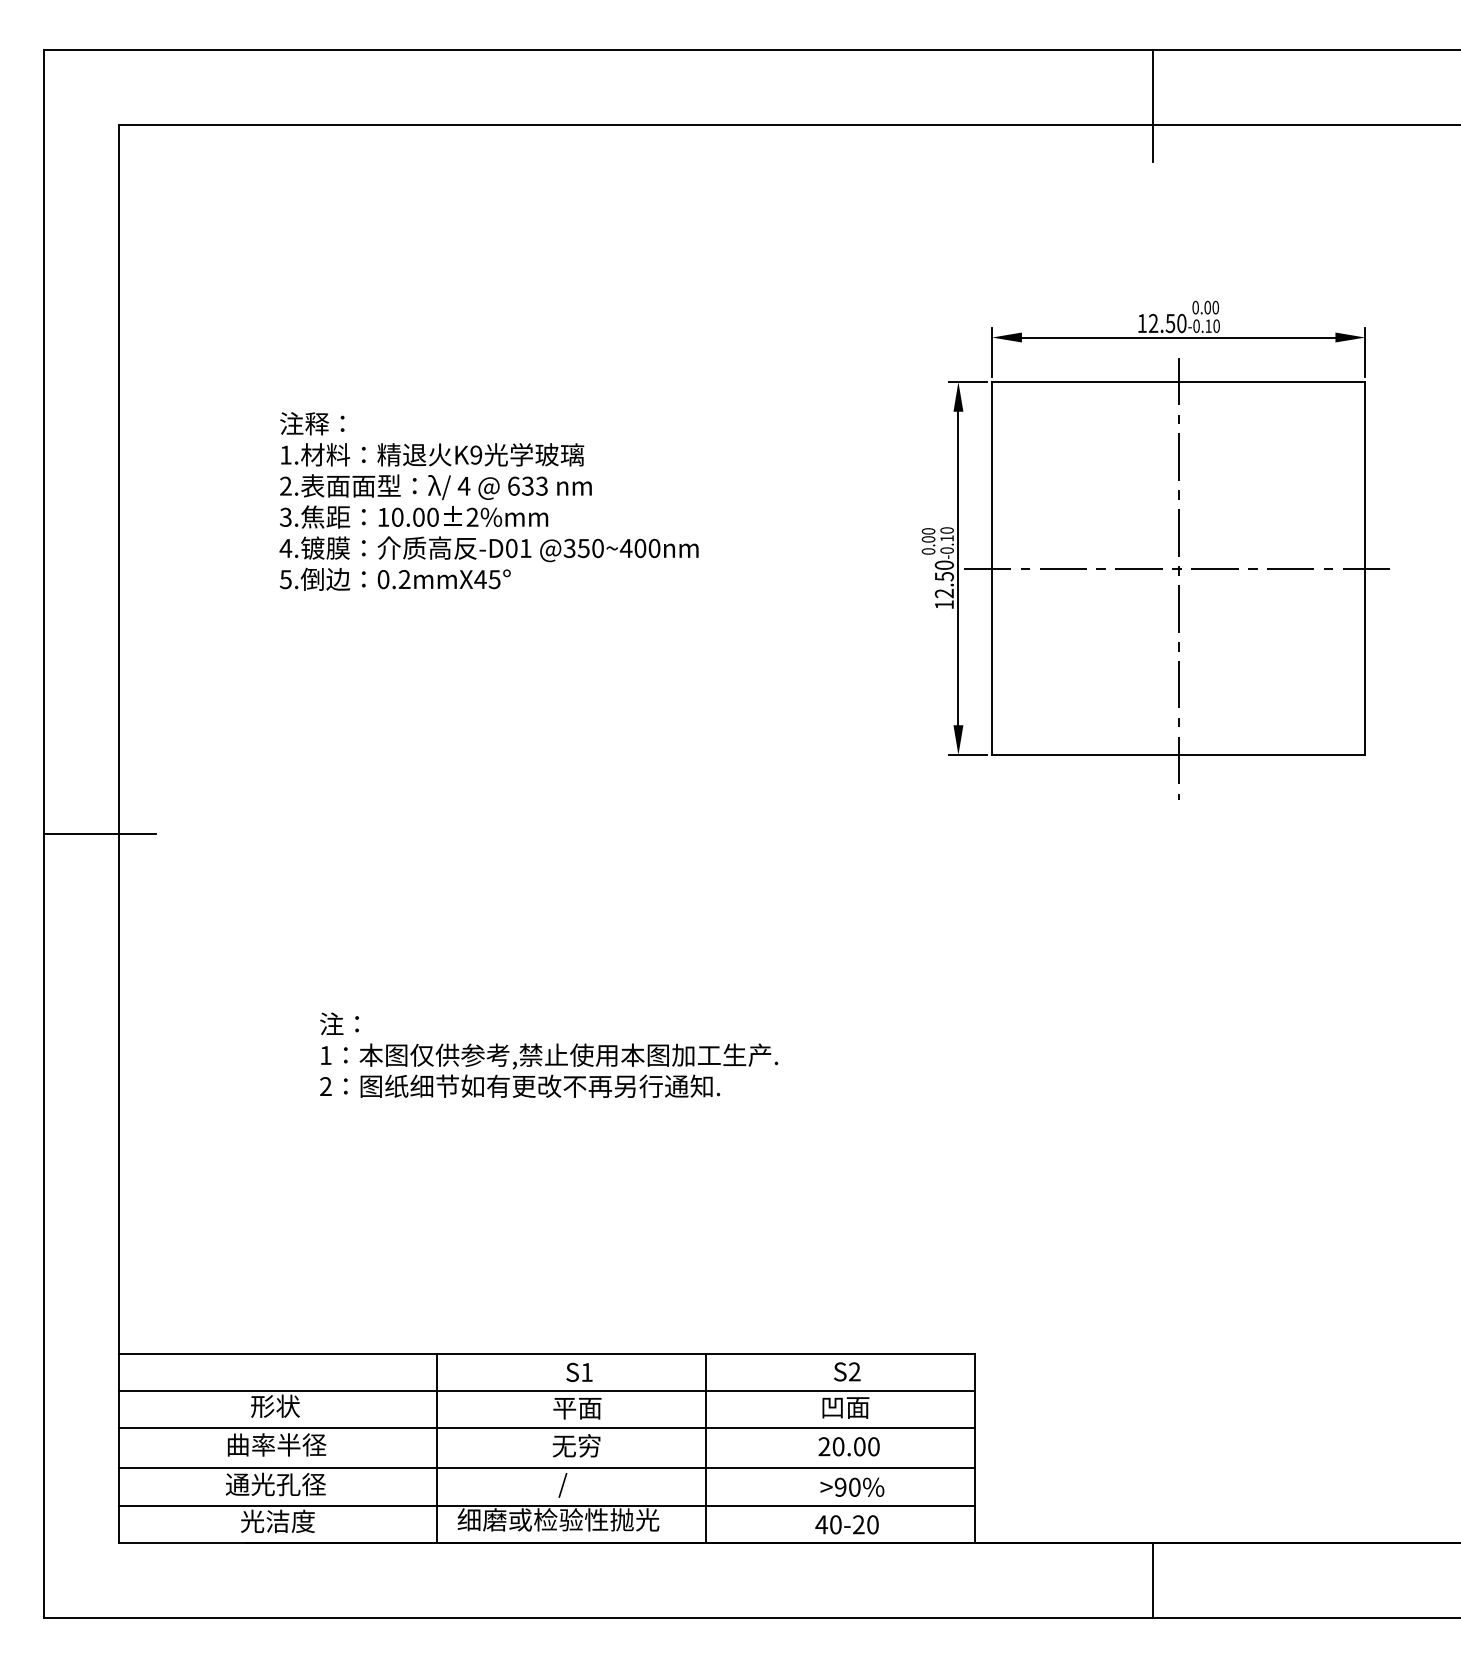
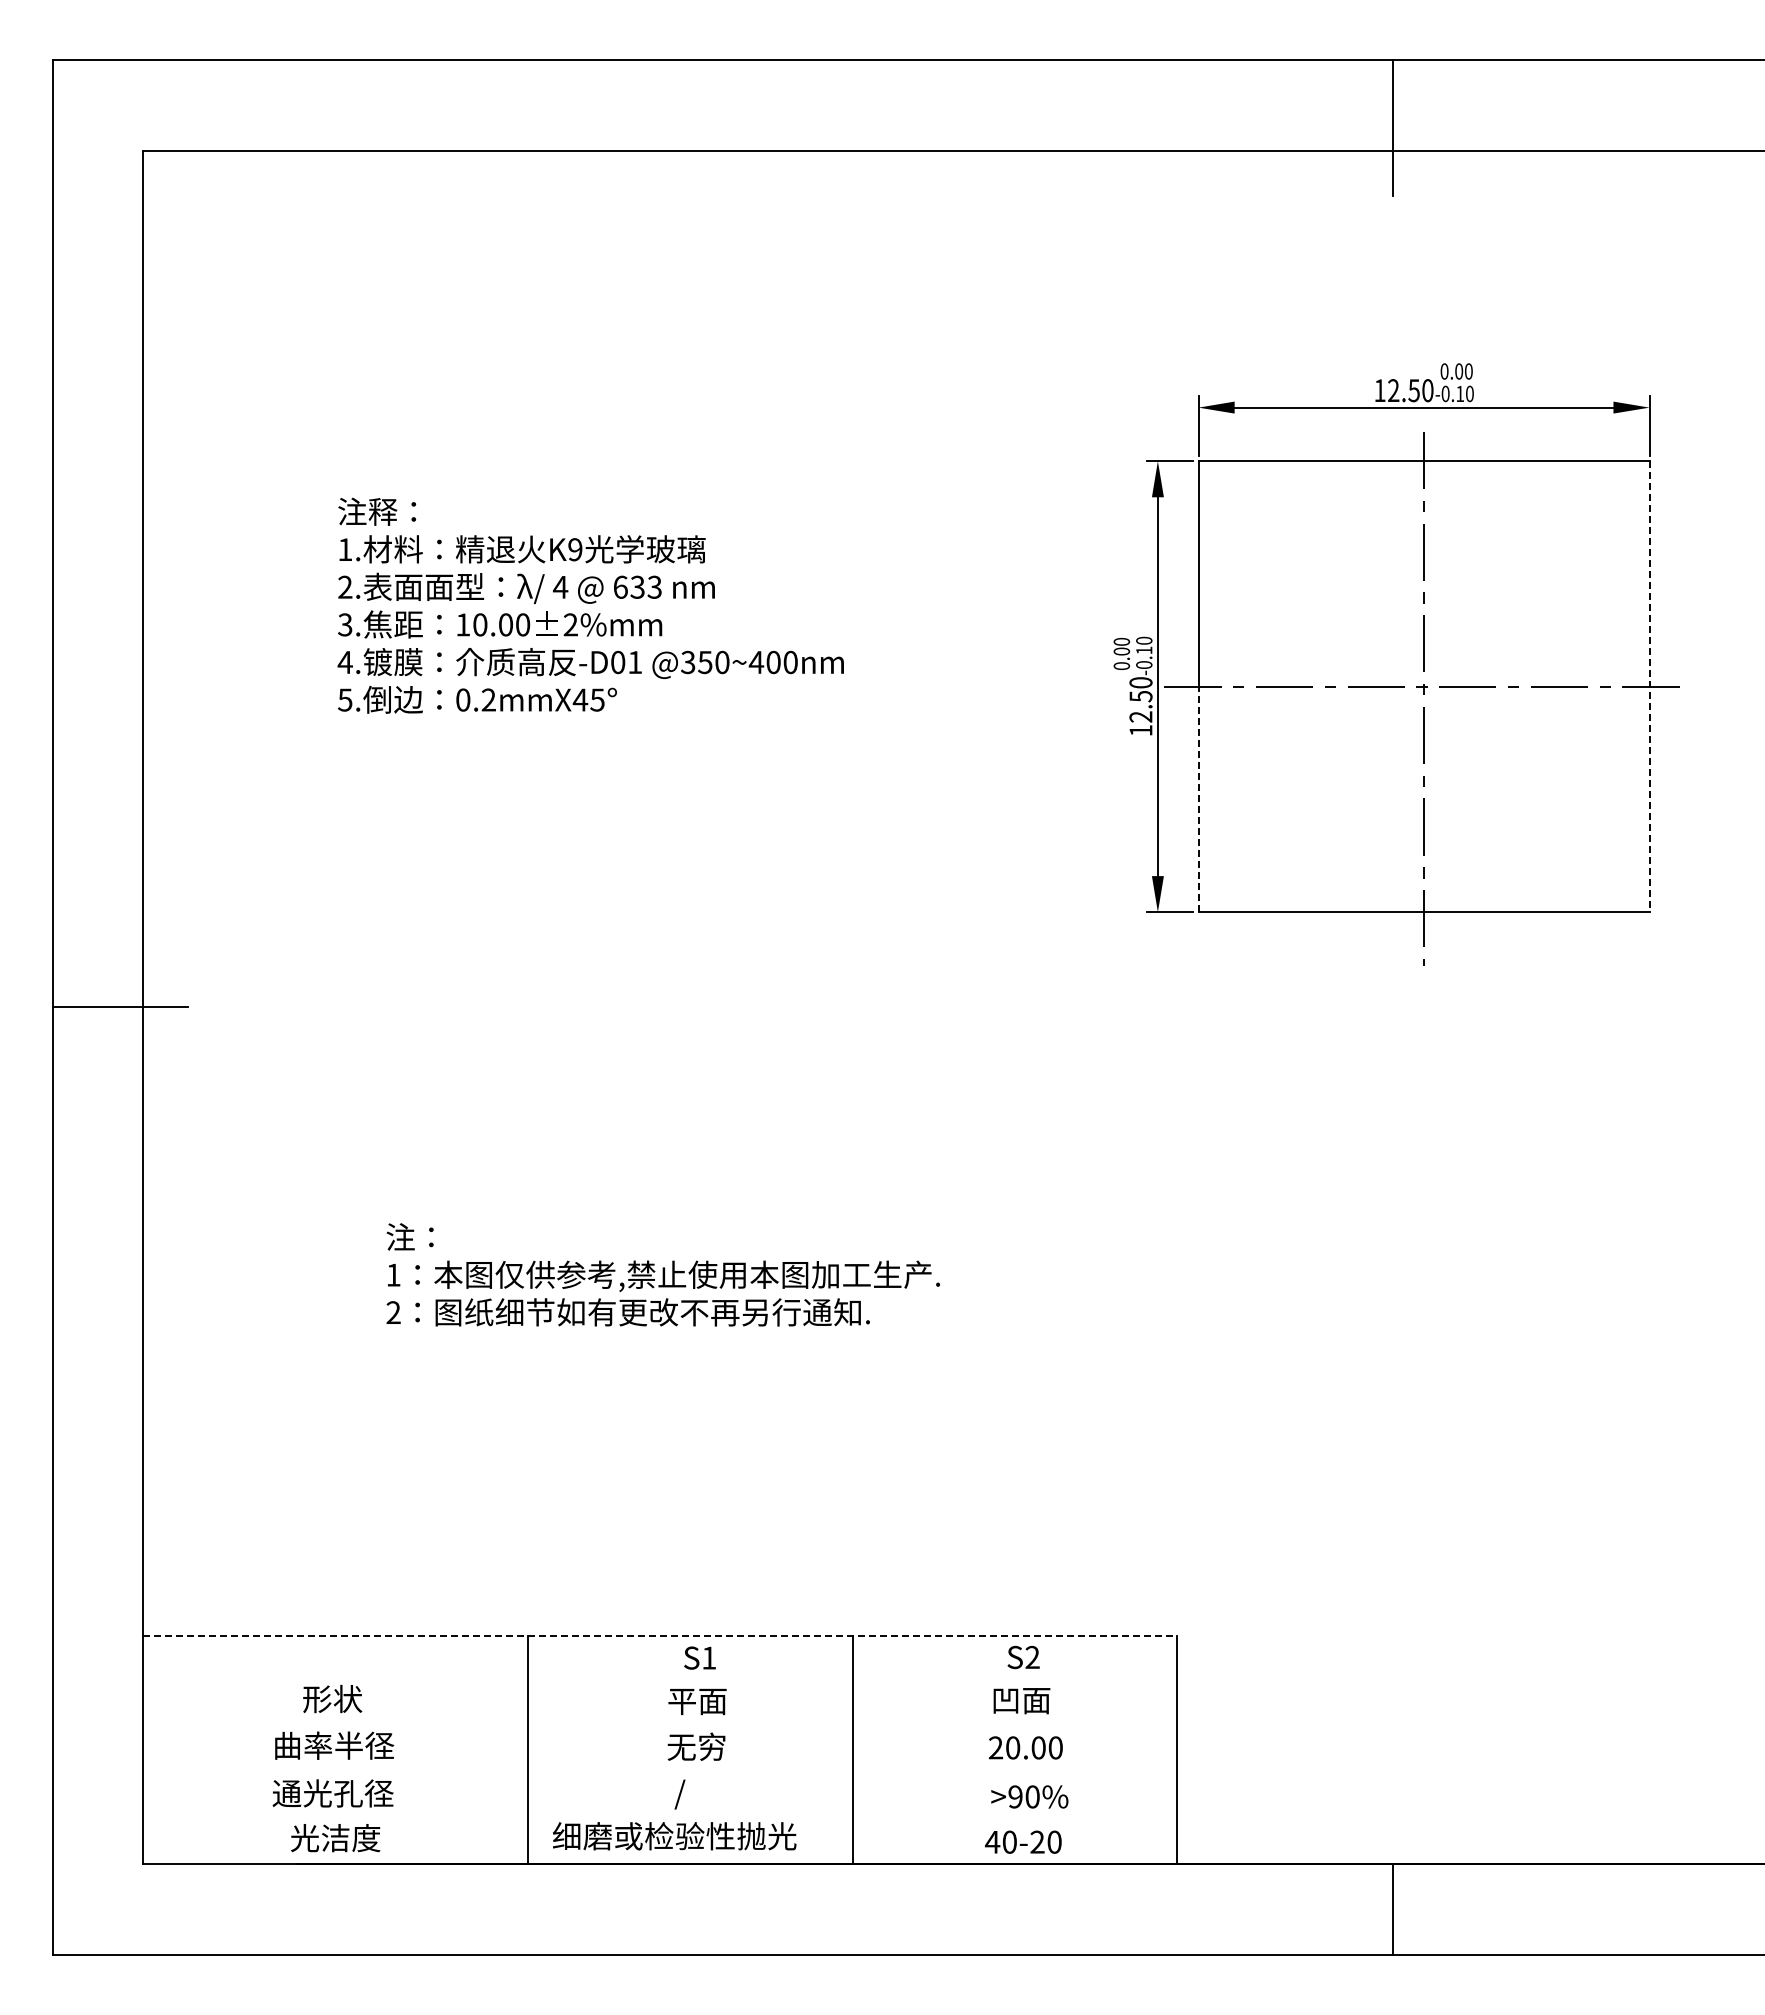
line: (1365, 569) -> (1649, 687), solid -> dashed
line: (992, 661) -> (1198, 799), solid -> dashed
line: (546, 1353) -> (660, 1635), solid -> dashed
line: (546, 1391) -> (660, 1681), removed
line: (546, 1428) -> (660, 1725), removed
line: (546, 1468) -> (660, 1774), removed
line: (546, 1506) -> (660, 1819), removed

